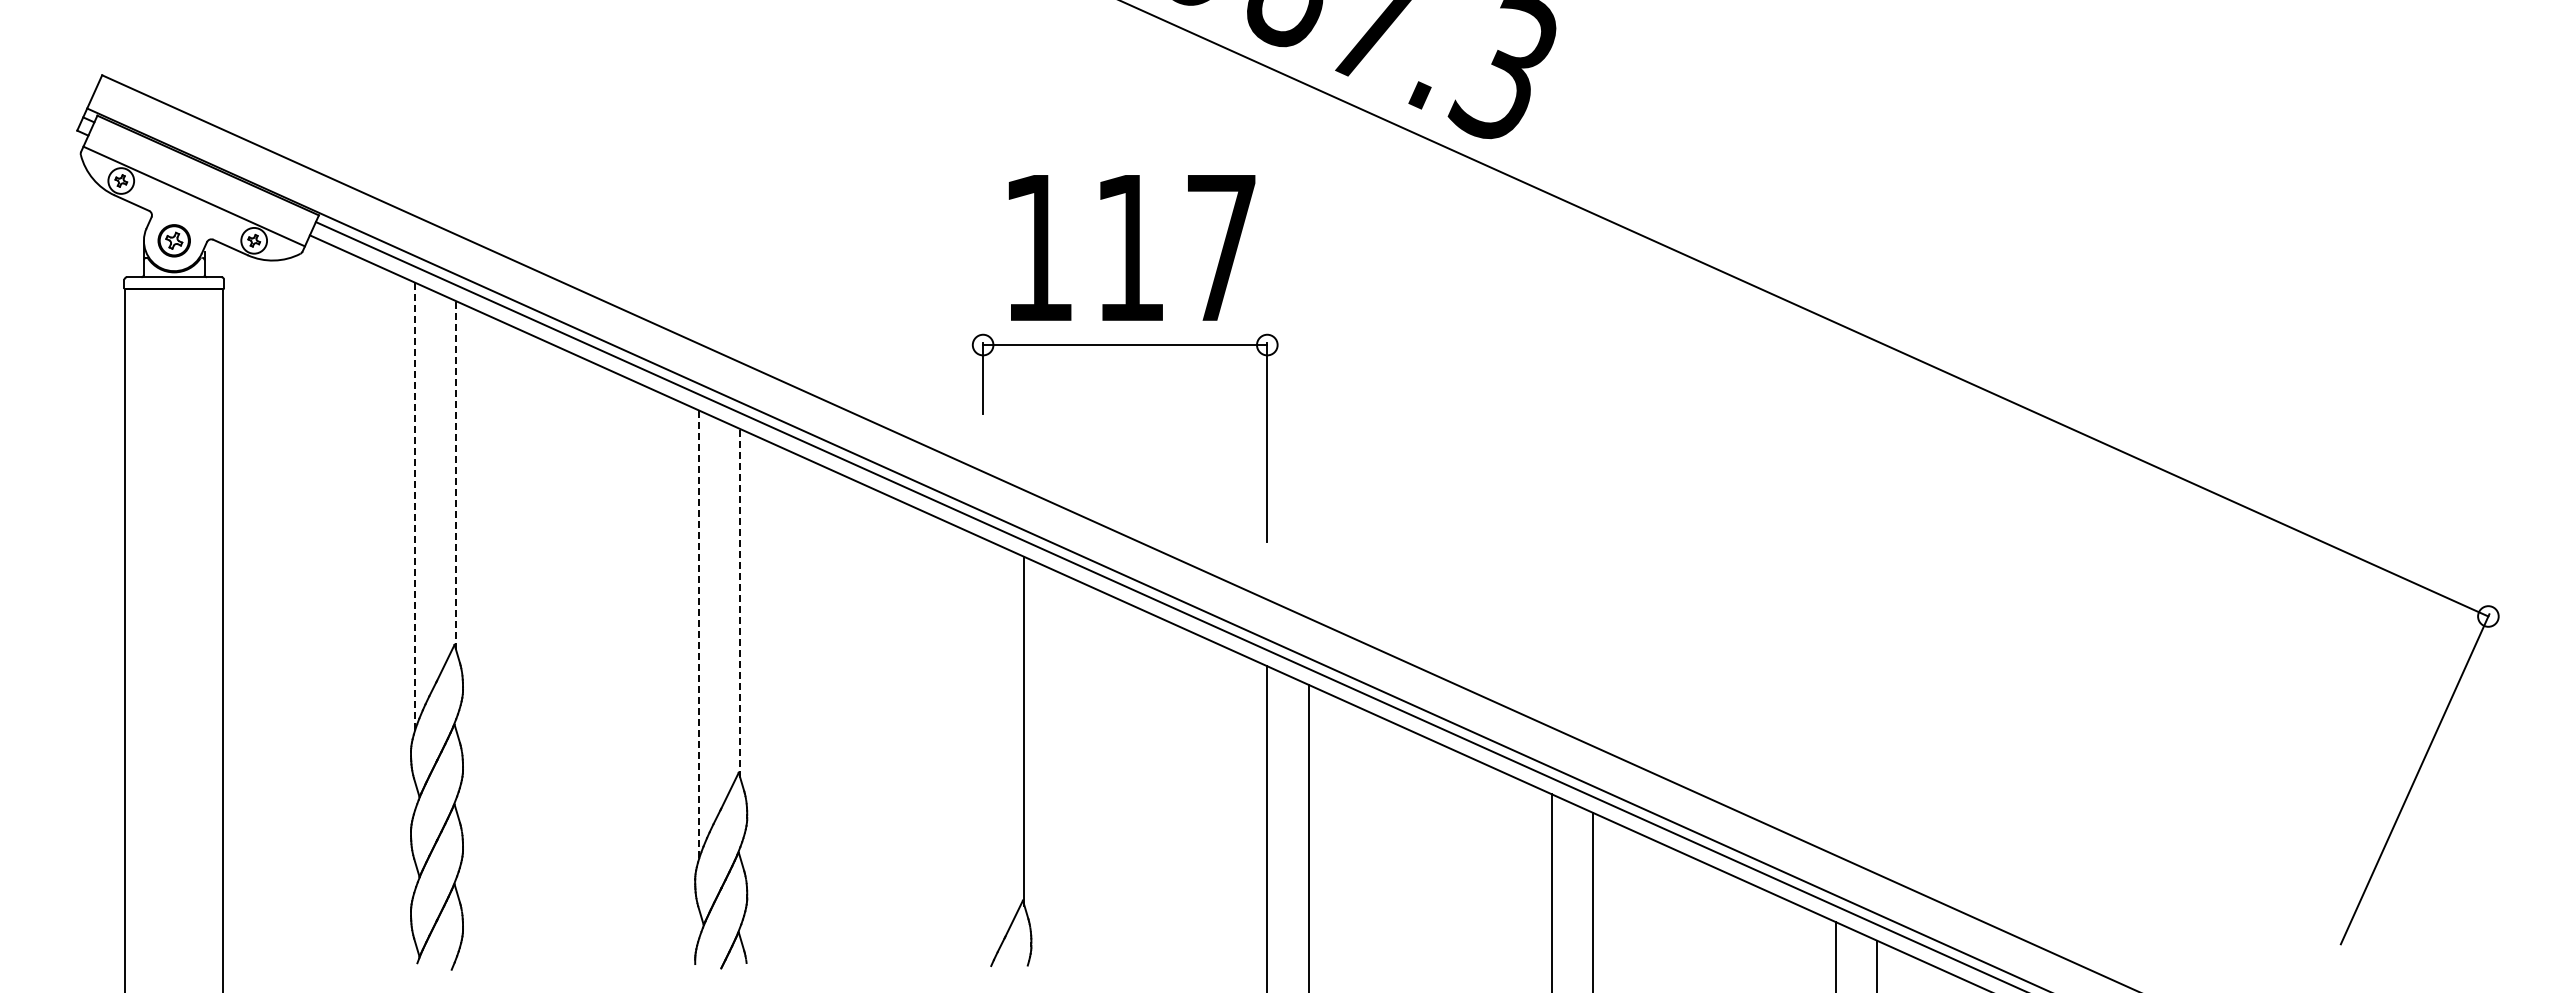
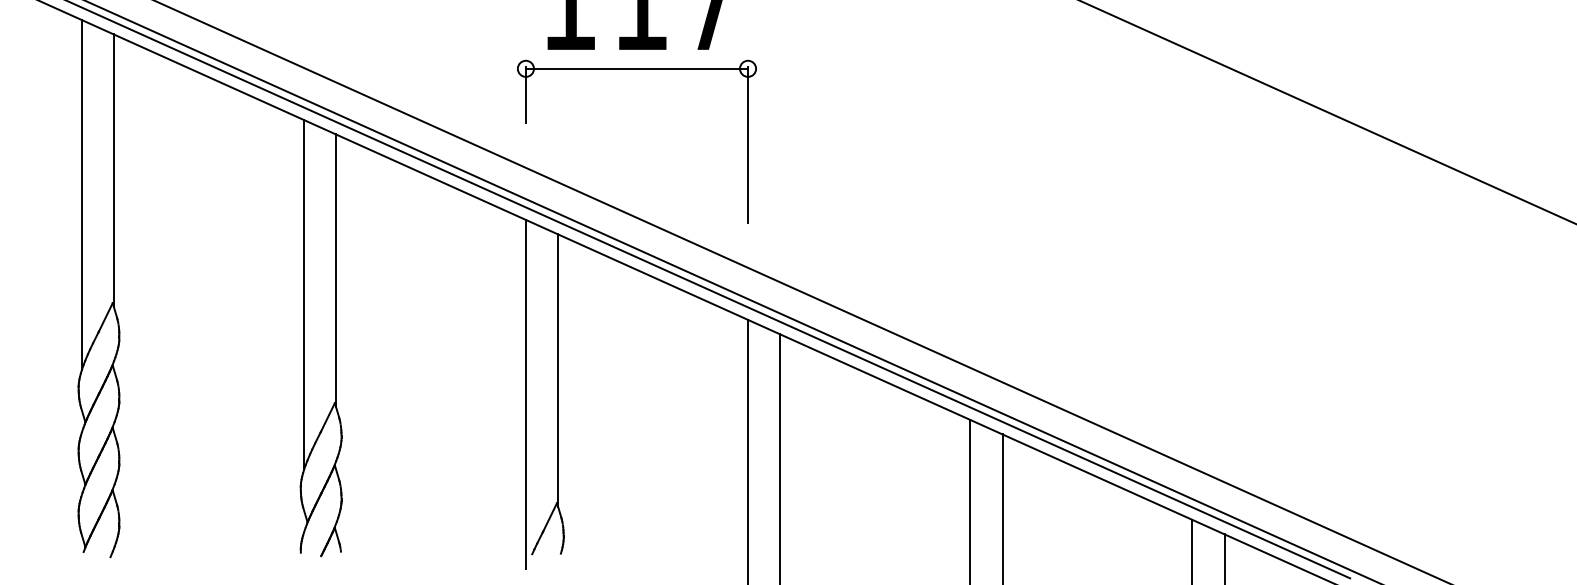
line: (456, 474) -> (114, 170), dashed -> solid
line: (414, 506) -> (81, 195), dashed -> solid
line: (740, 602) -> (336, 270), dashed -> solid
line: (698, 634) -> (303, 295), dashed -> solid
line: (983, 761) -> (526, 394), added

